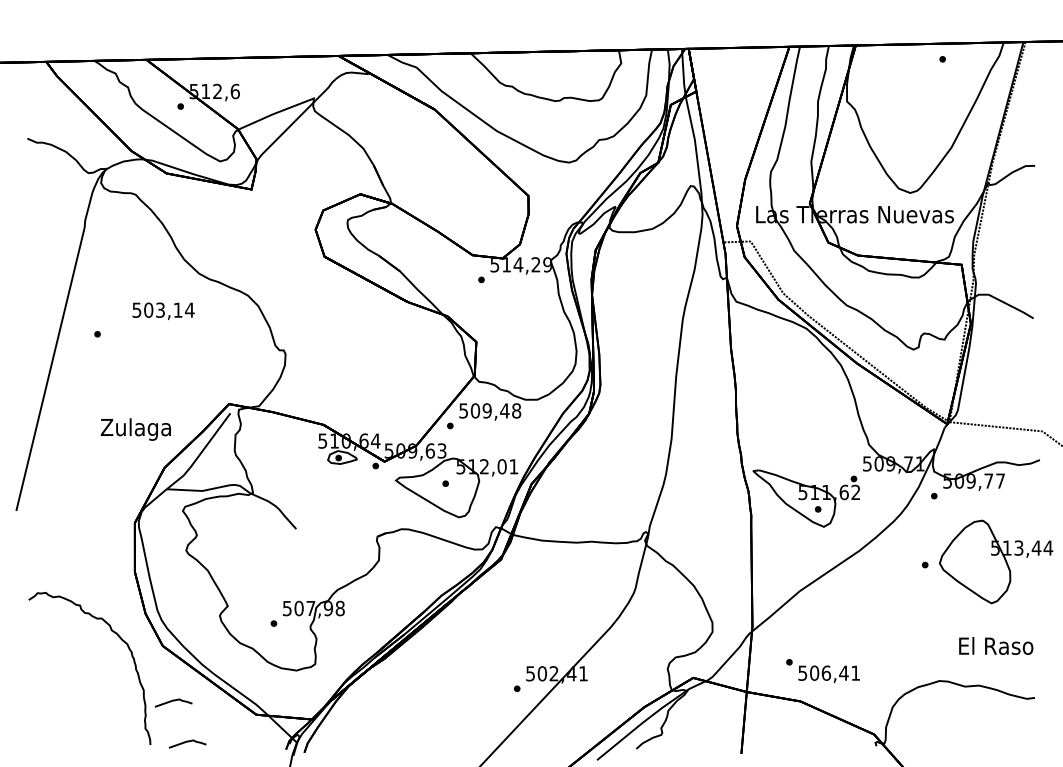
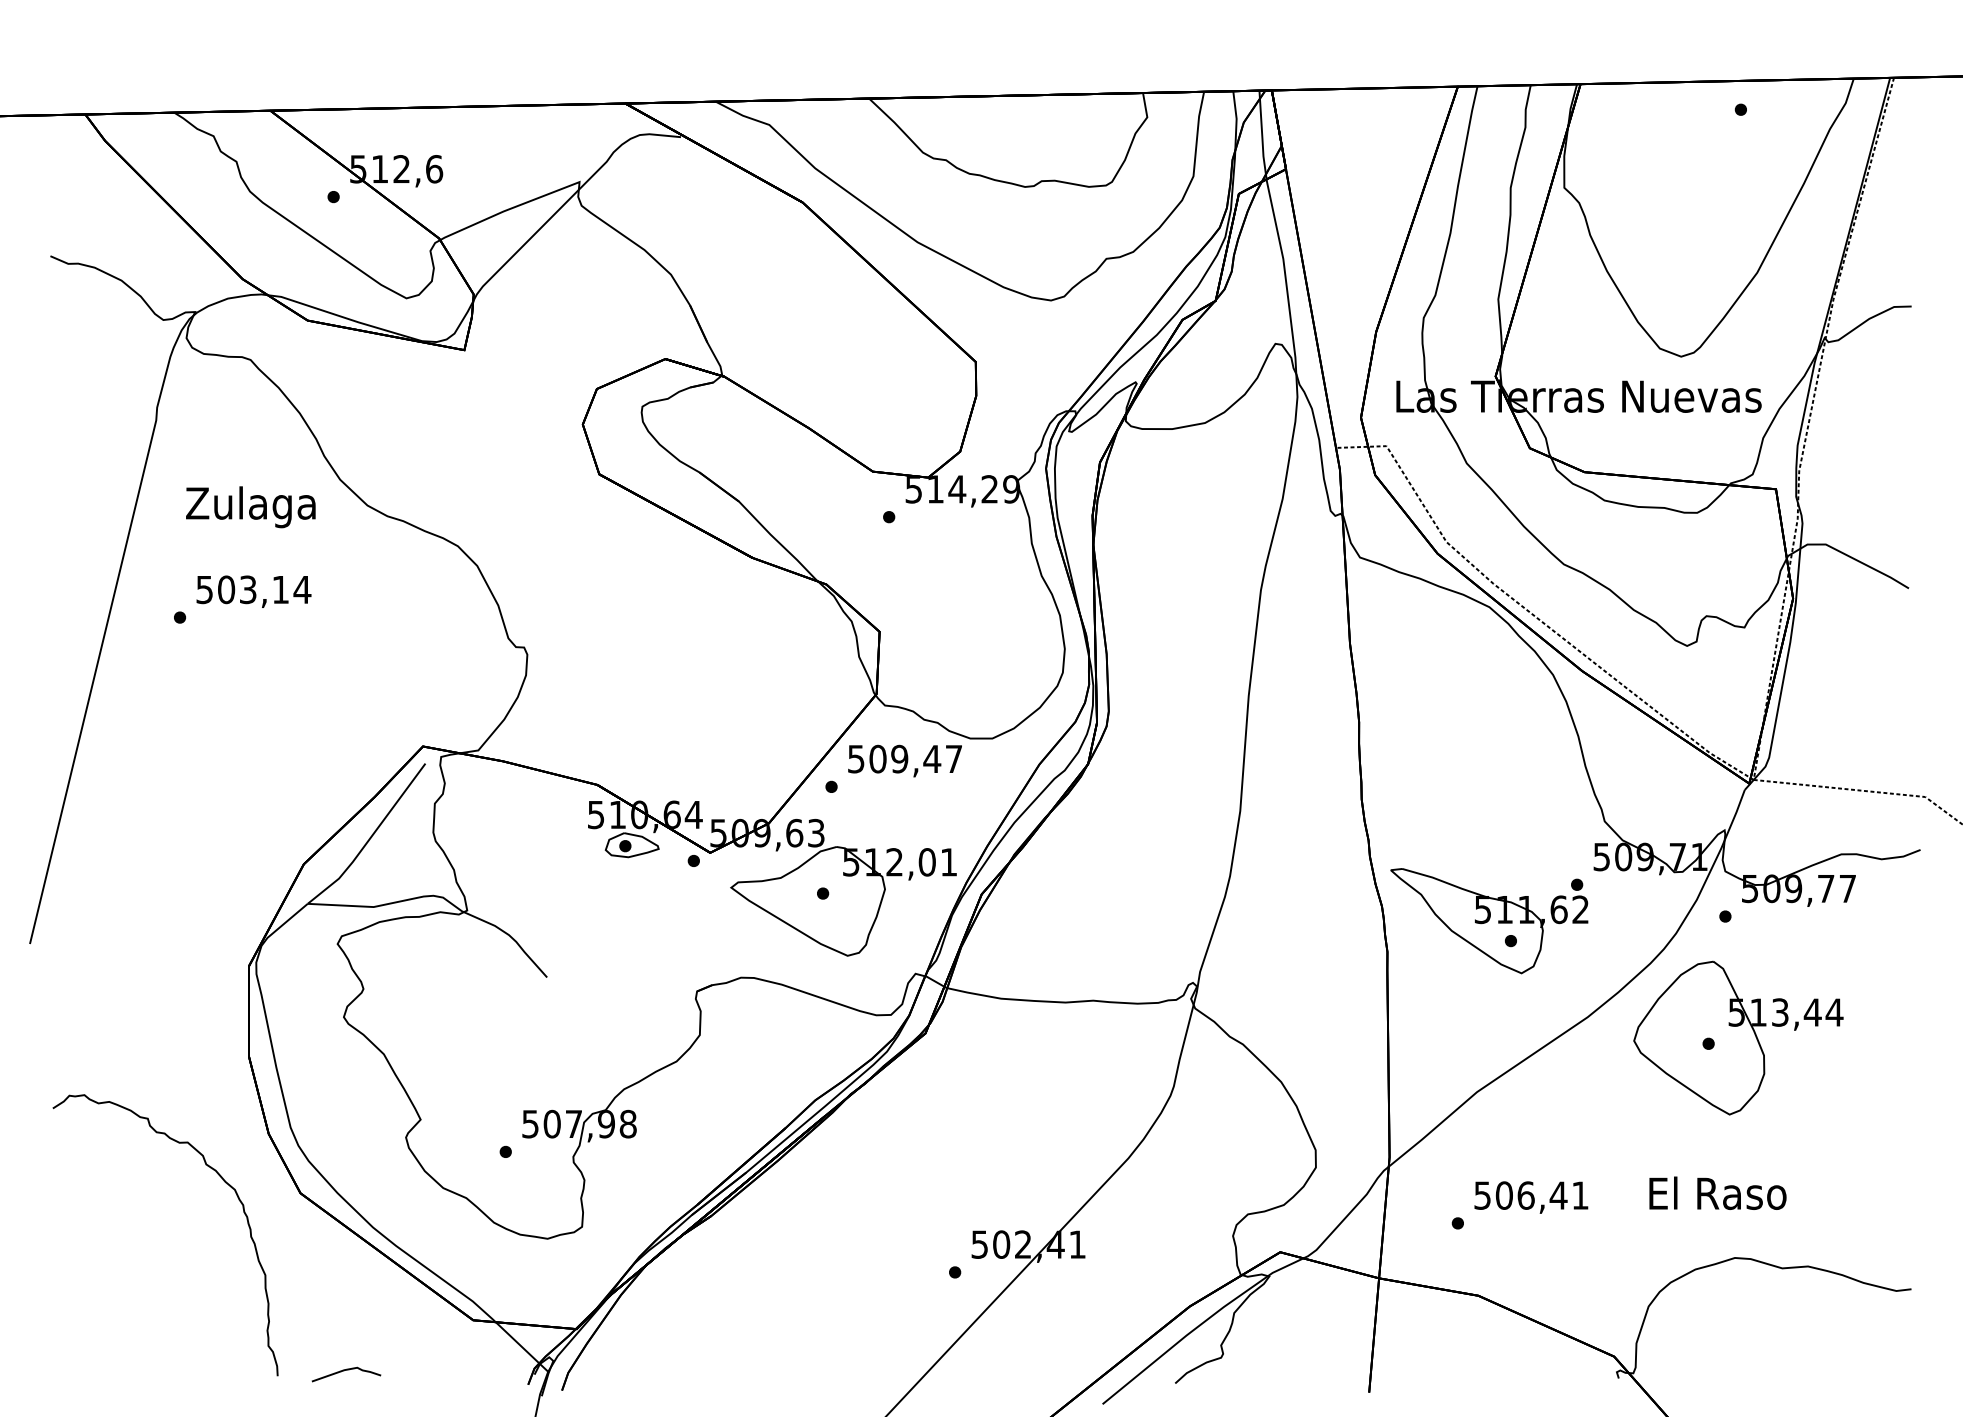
text: (163, 311) -> (253, 592), moved
text: (516, 410) -> (953, 758), 509,48 -> 509,47
text: (135, 429) -> (250, 507), moved
part: (996, 561) -> (1738, 1037), moved
text: (996, 645) -> (1718, 1192), moved
text: (828, 673) -> (1530, 1196), moved
curve: (173, 701) -> (320, 1295), removed

